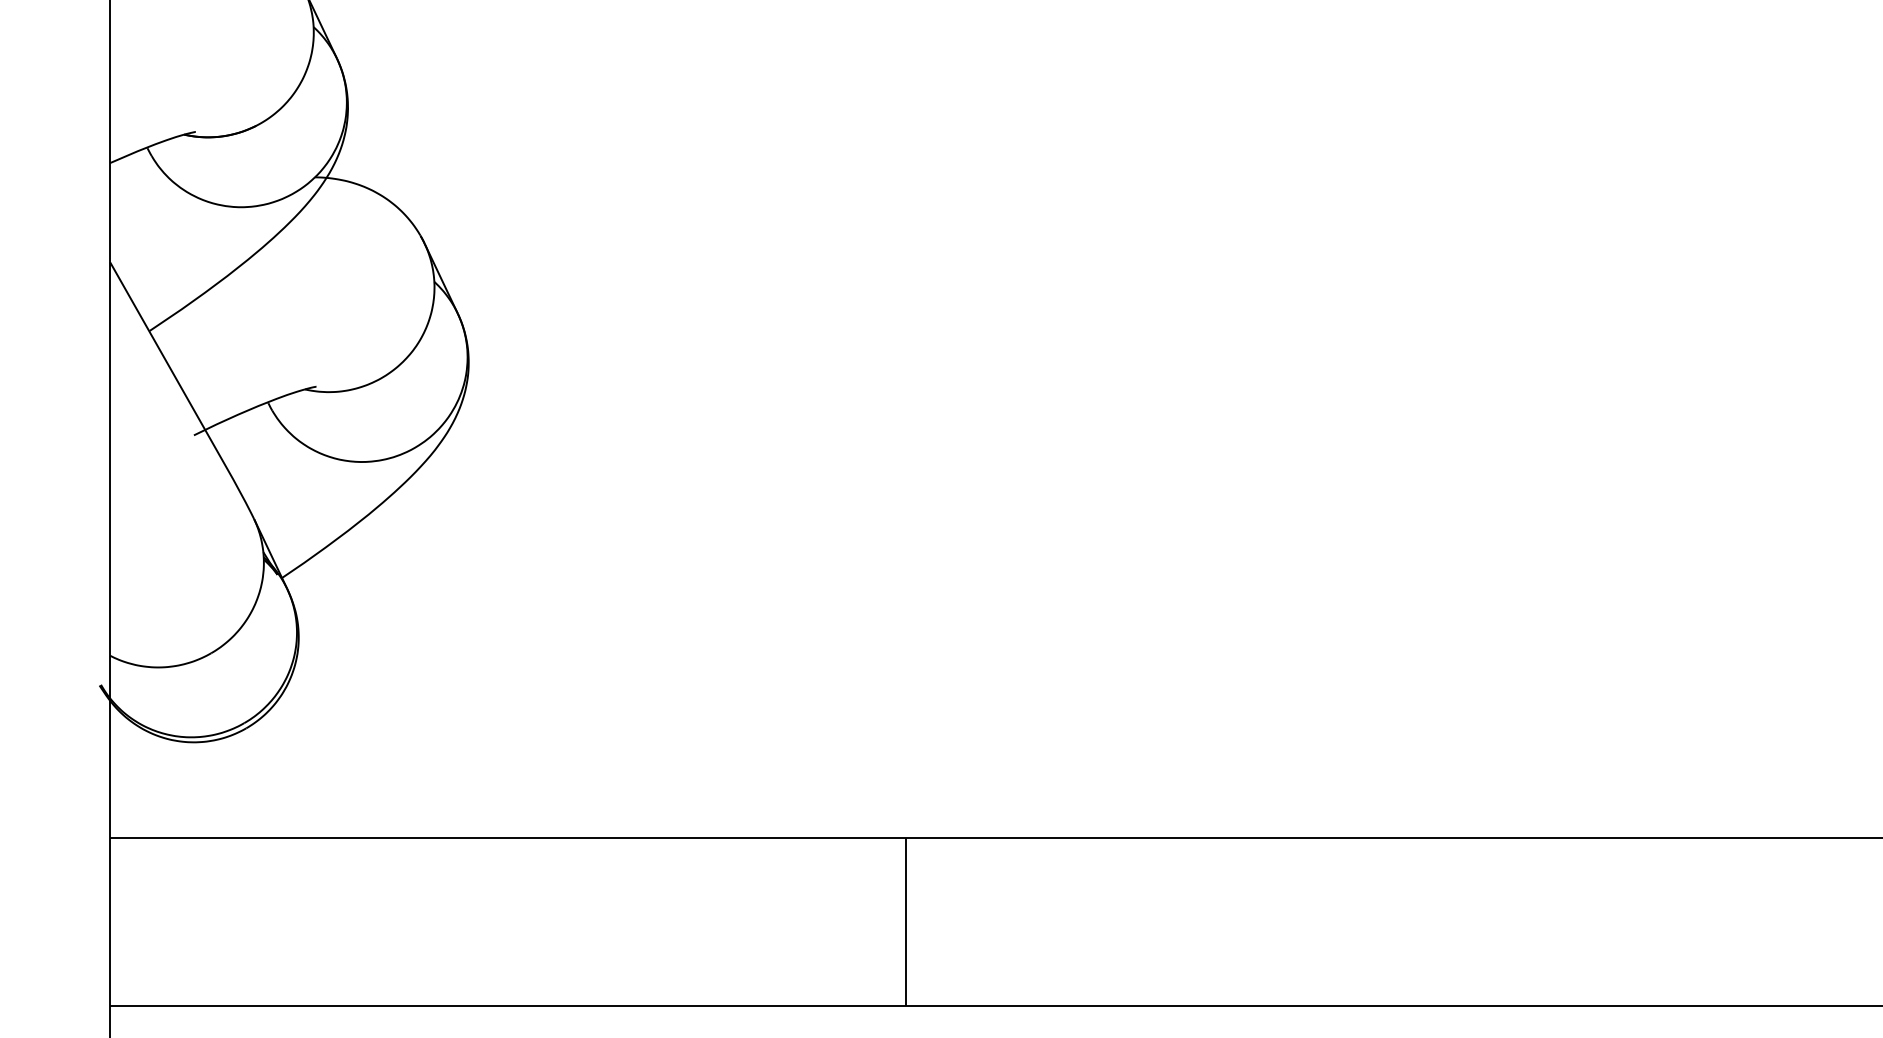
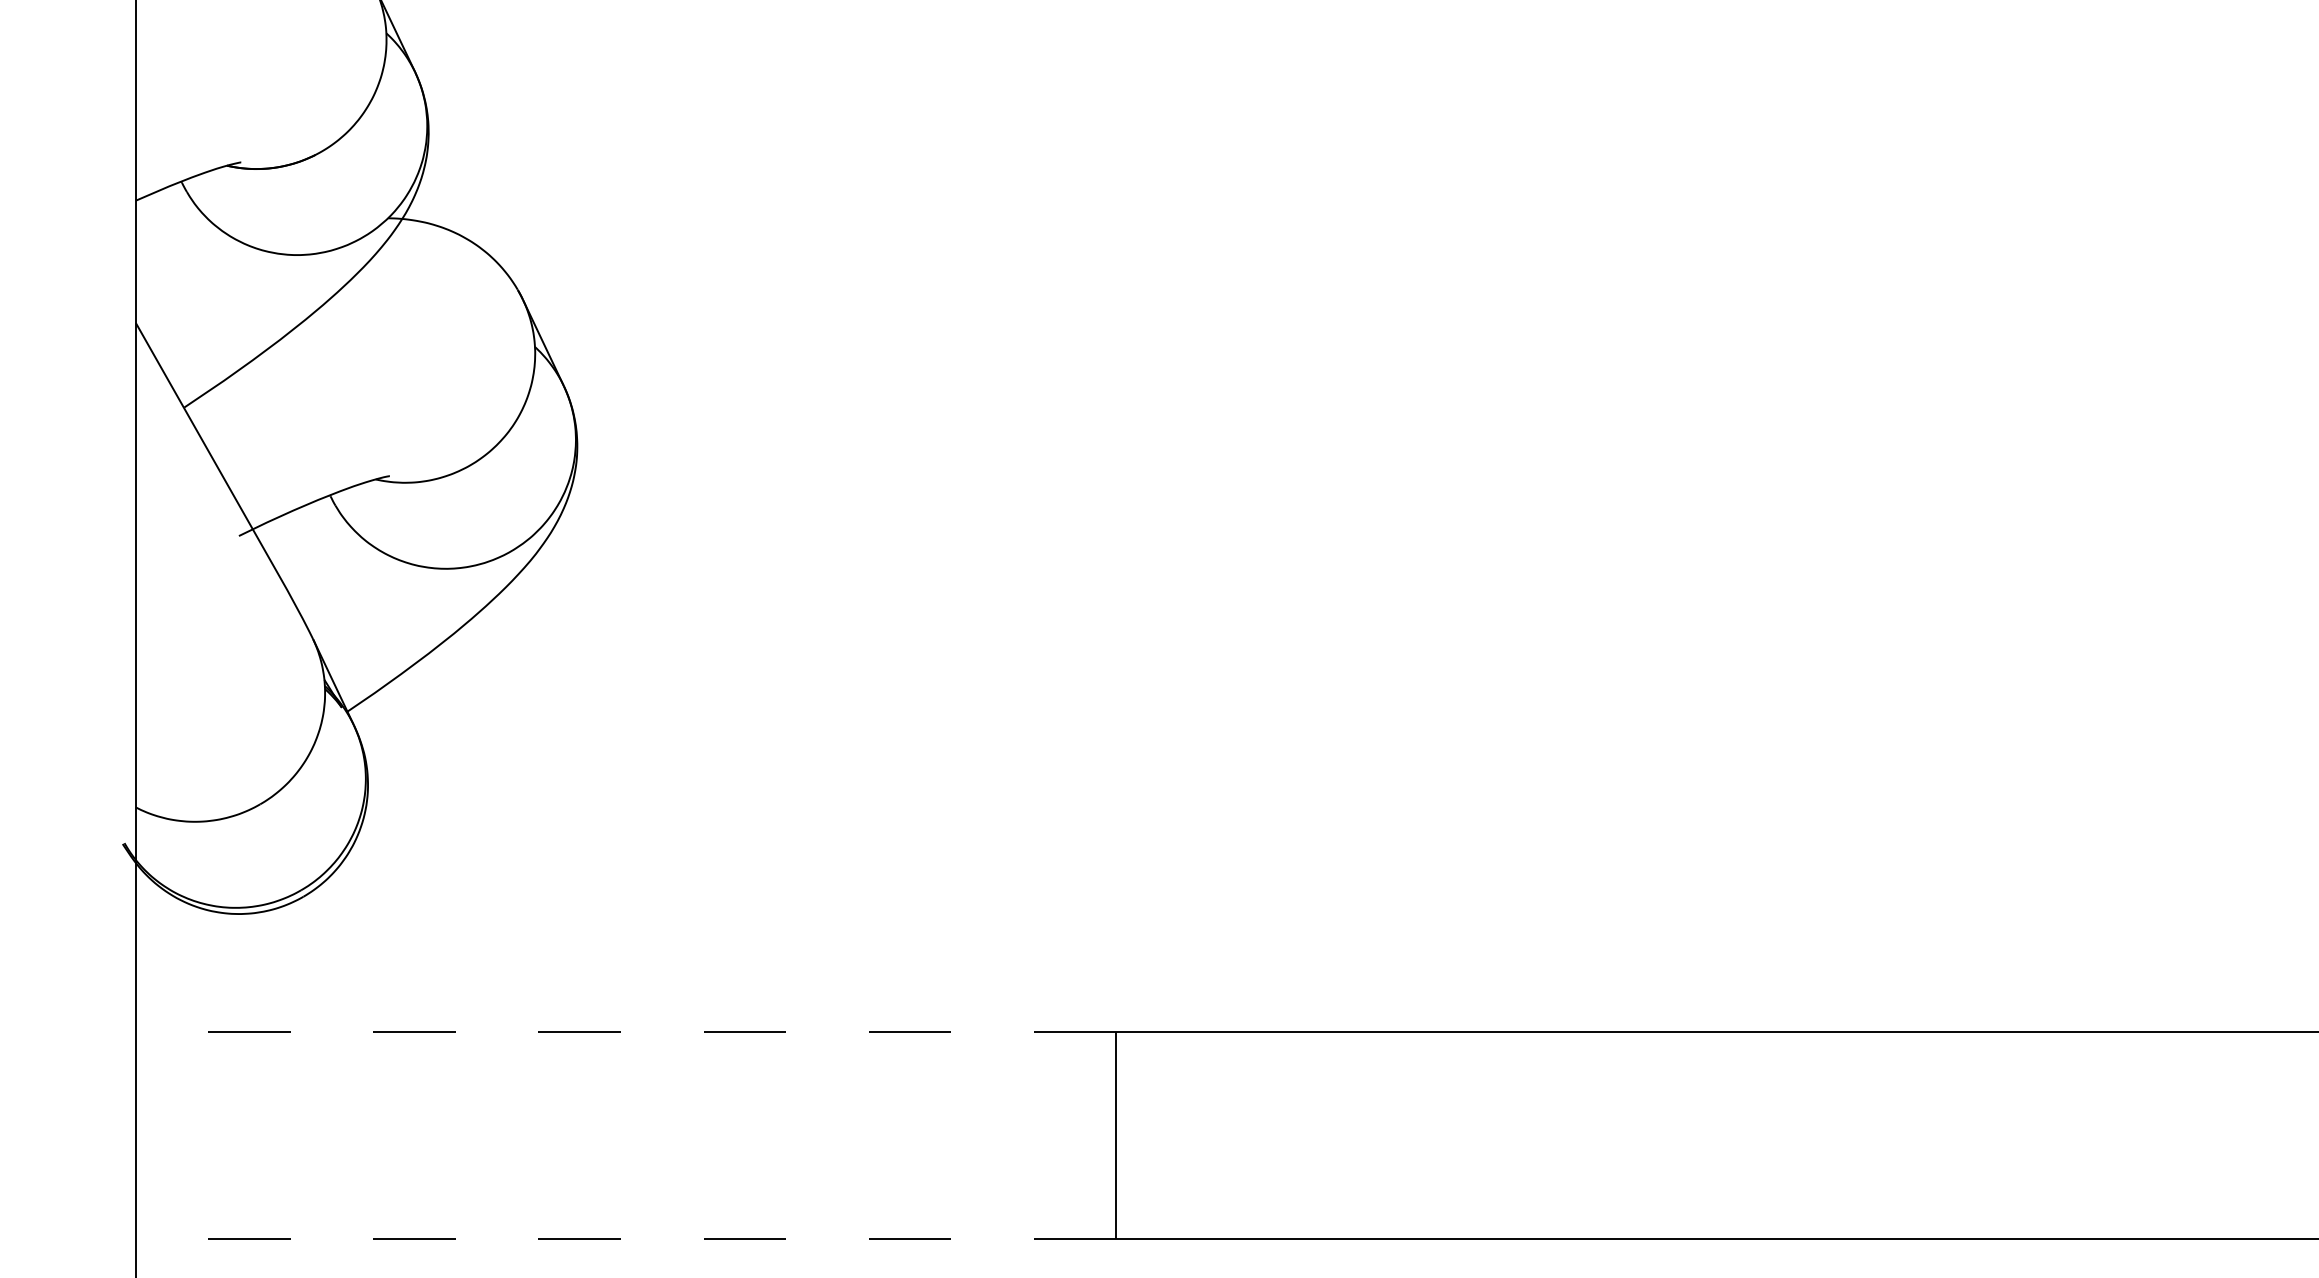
line: (507, 838) -> (625, 1032), solid -> dashed
line: (507, 1005) -> (625, 1238), solid -> dashed

